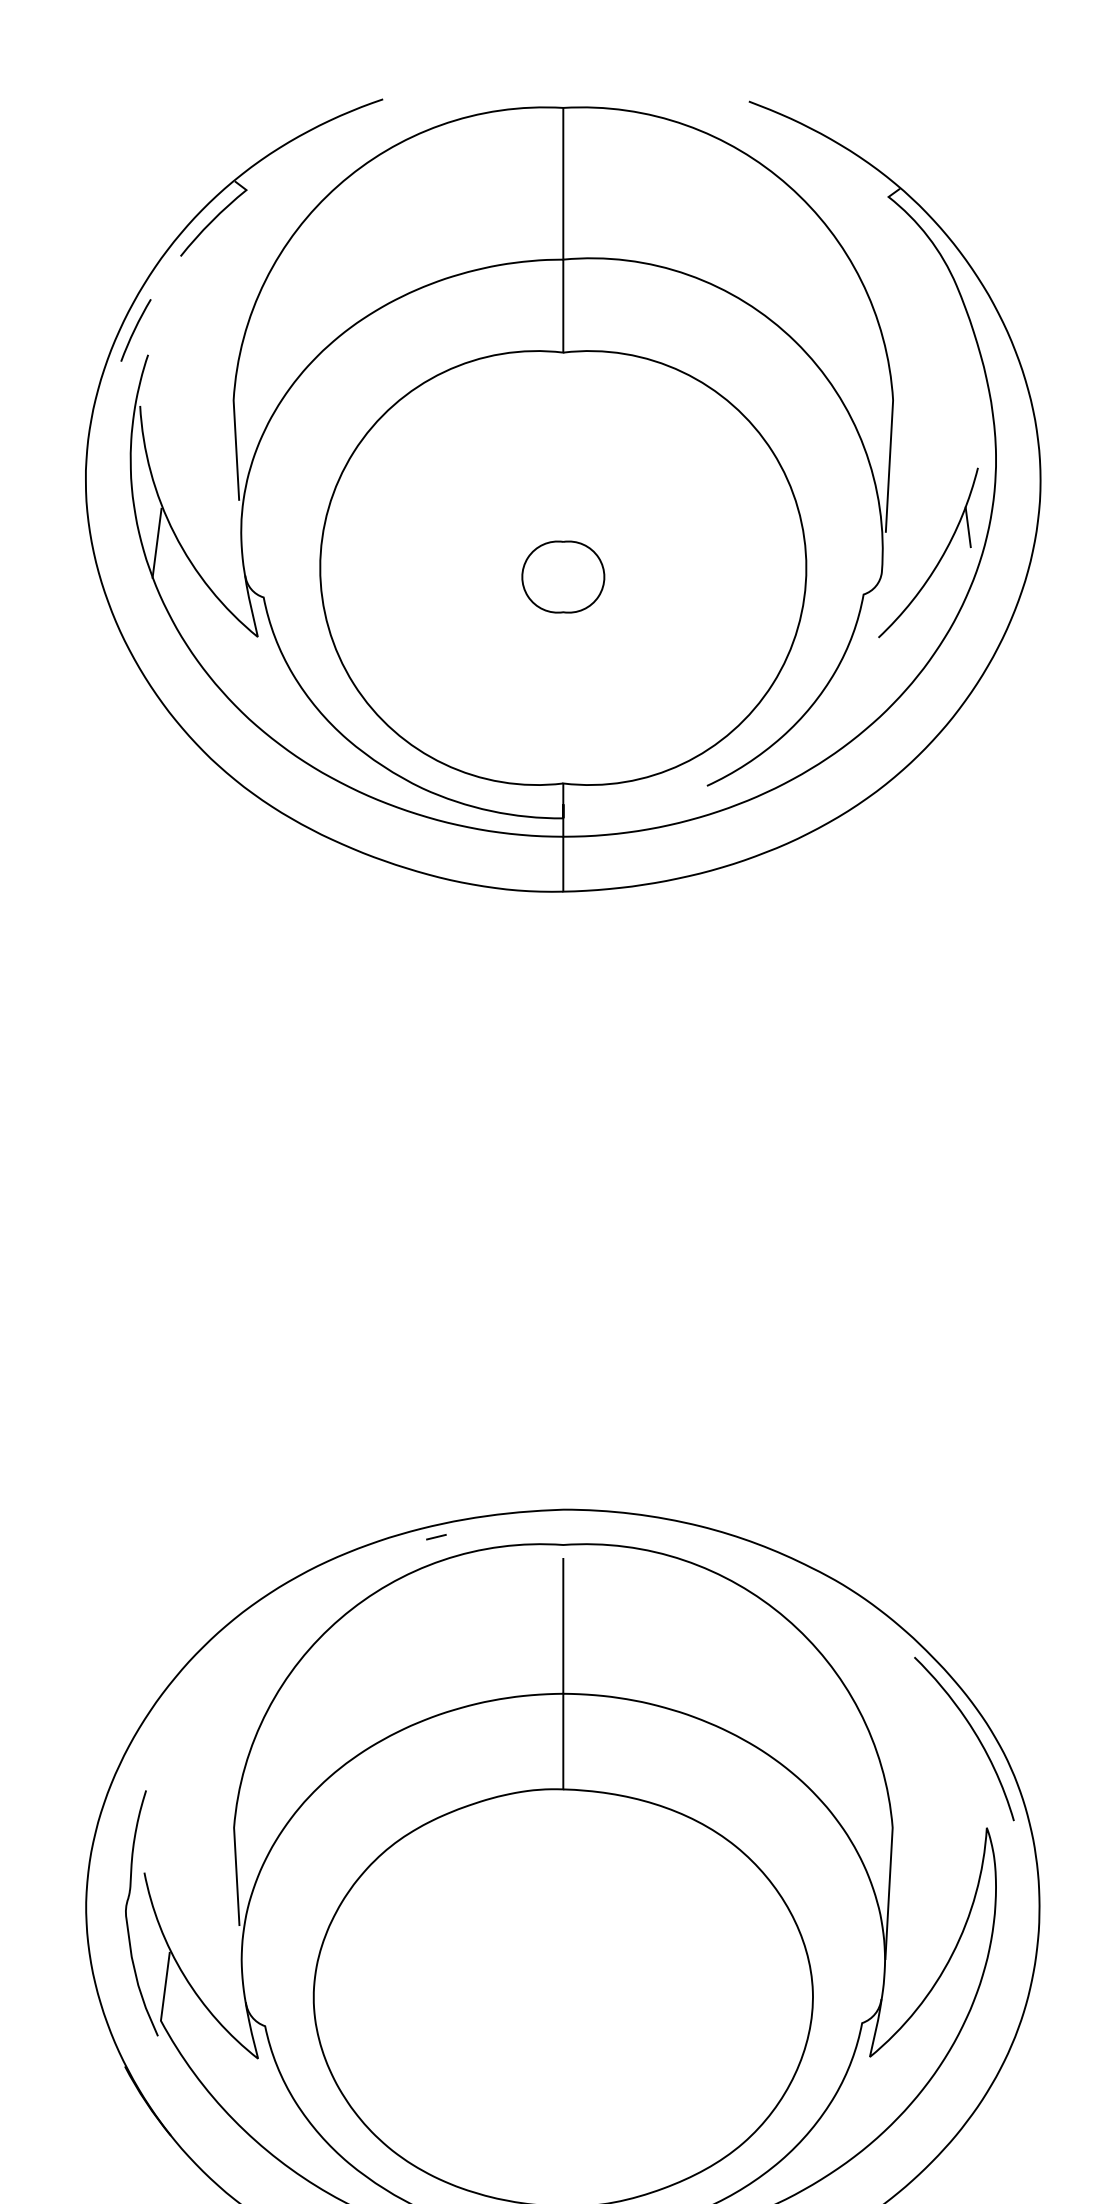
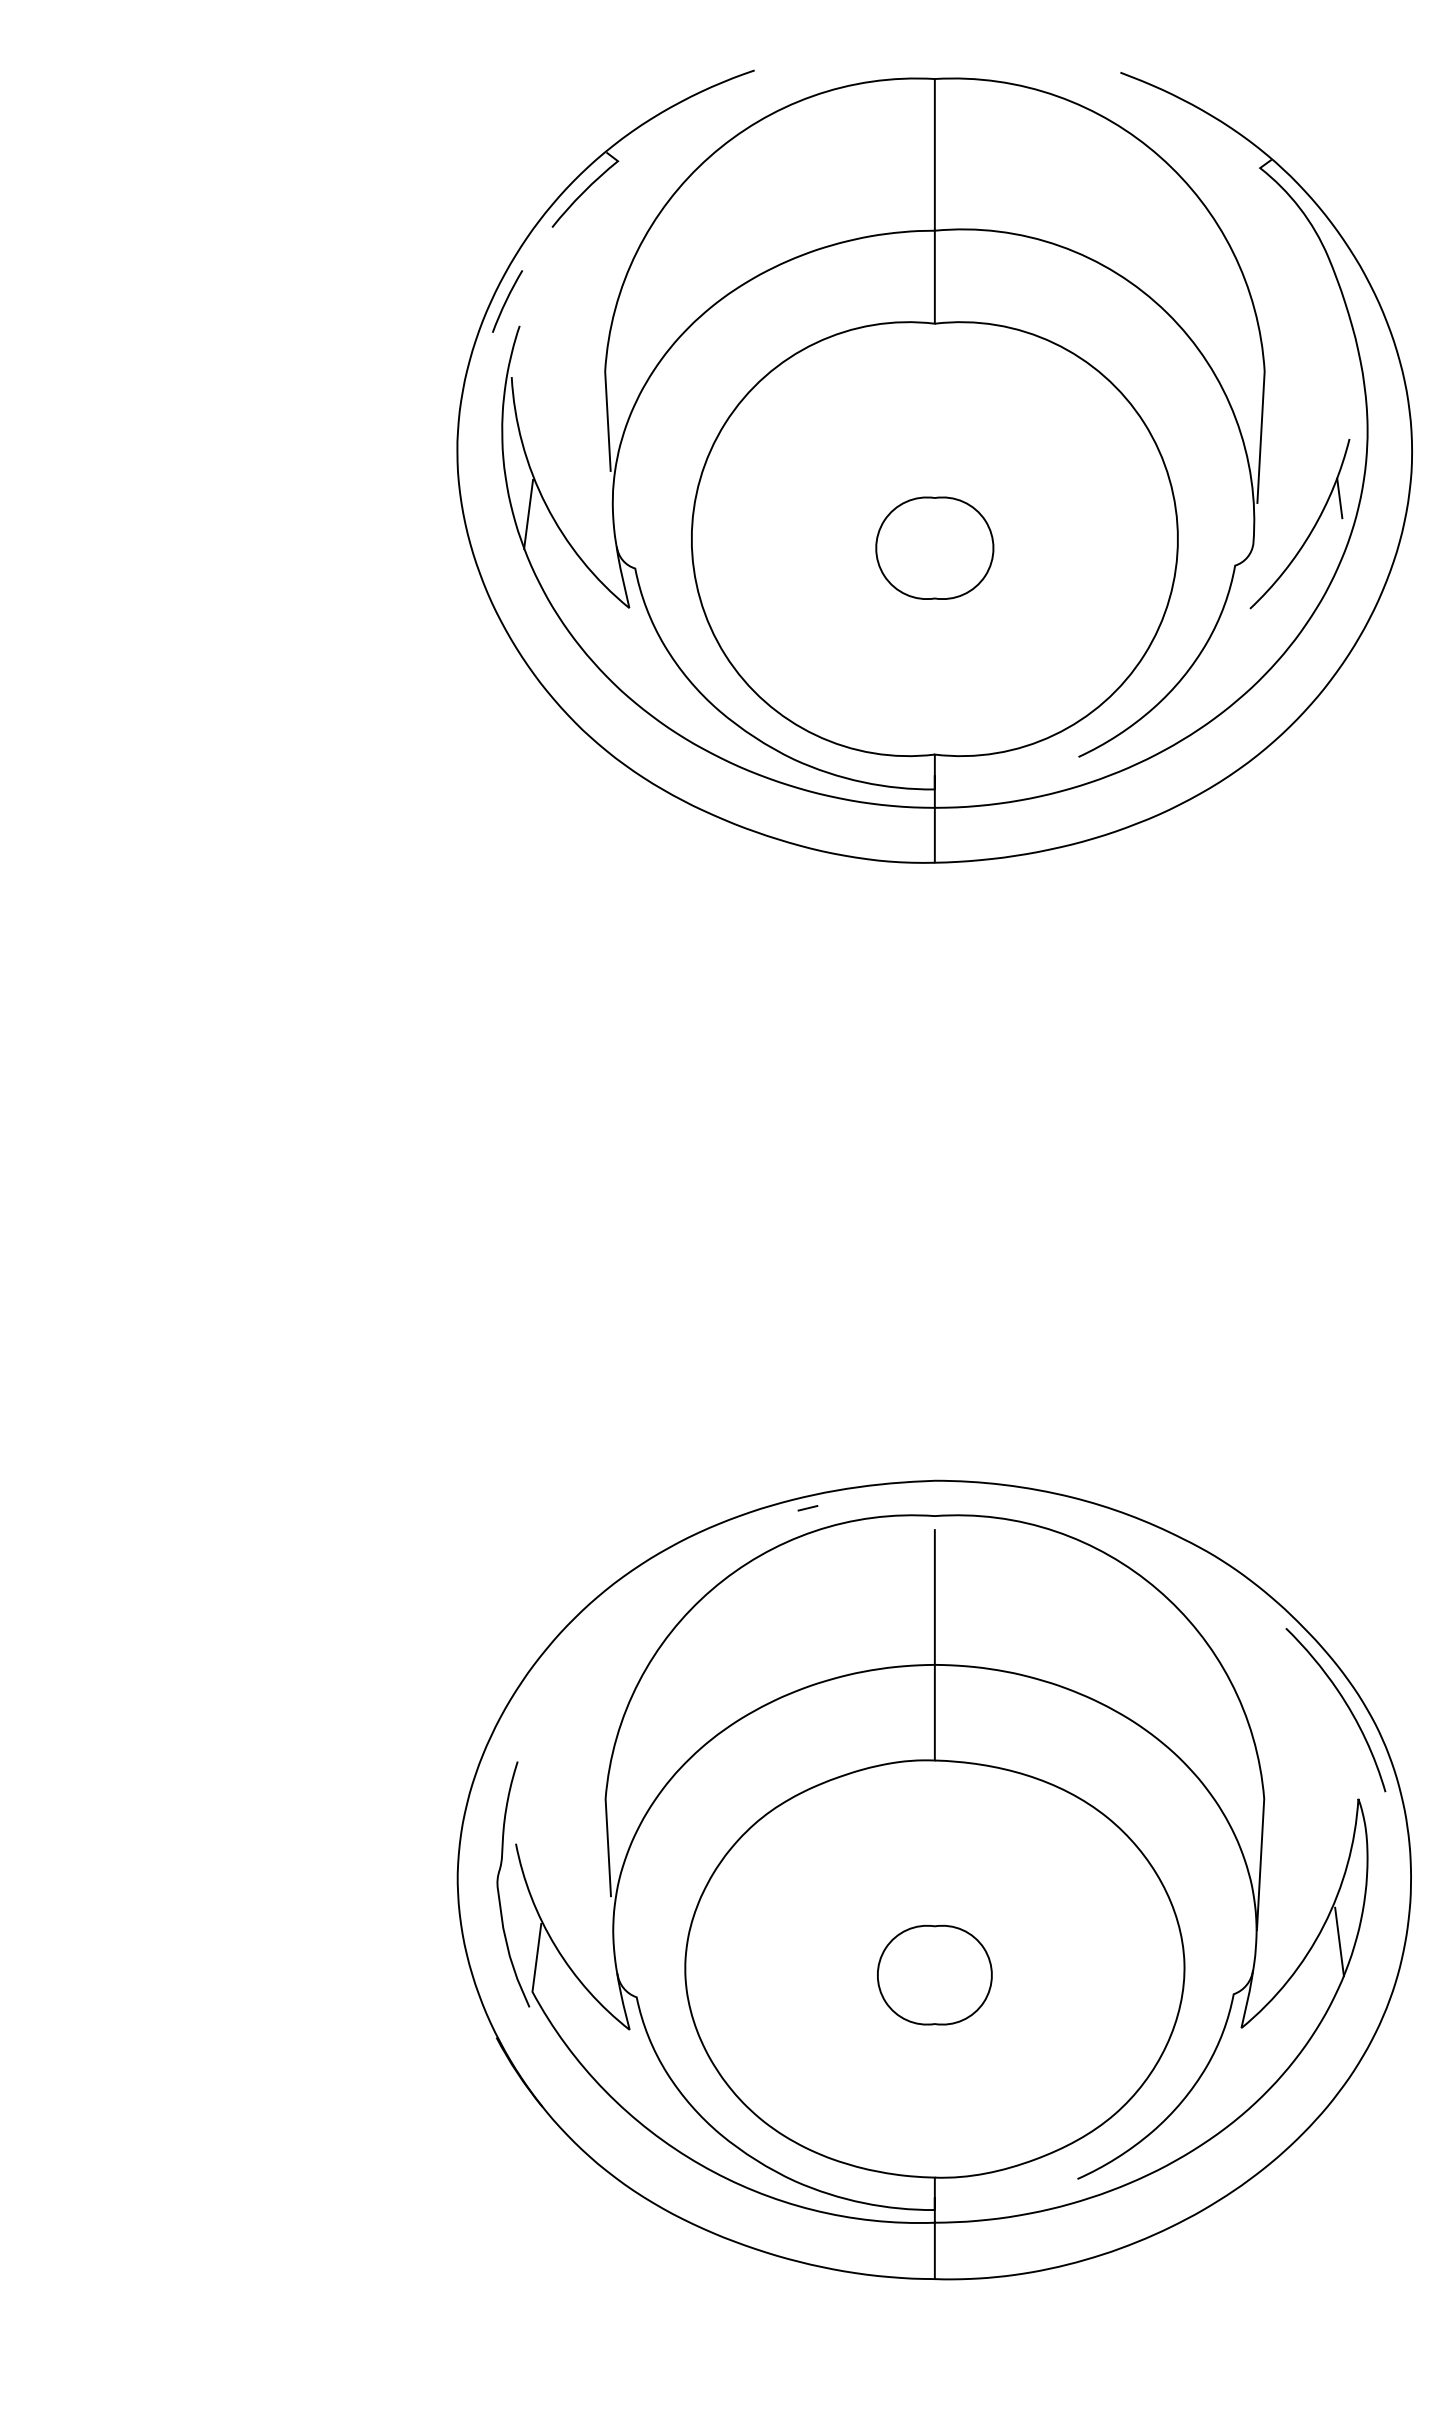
part: (562, 576) -> (934, 547), size x1.43
line: (967, 1970) -> (1339, 1941), added
part: (562, 2003) -> (934, 1974), added

